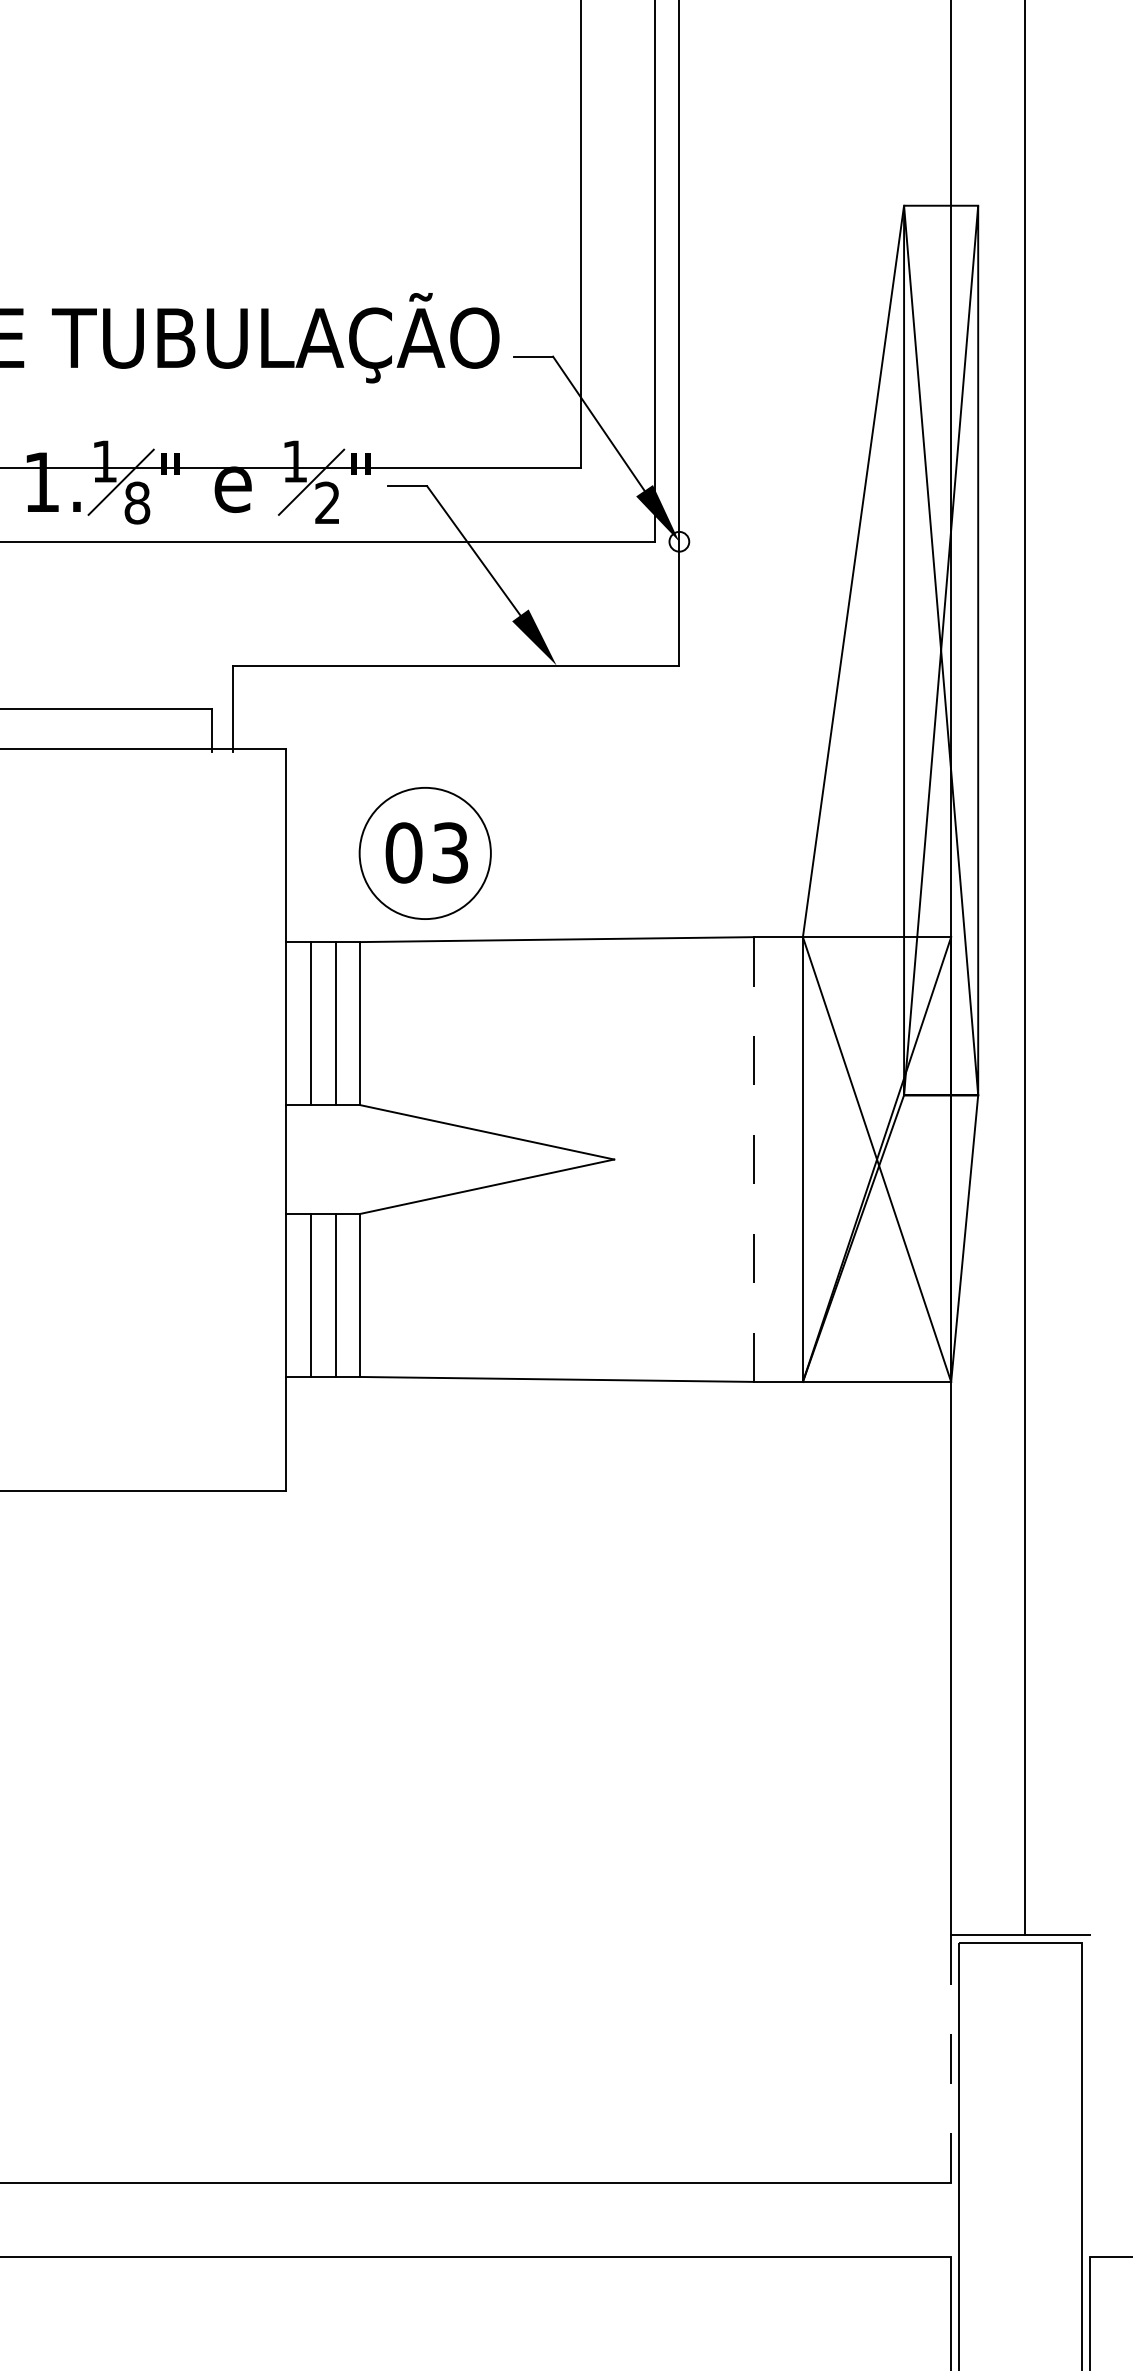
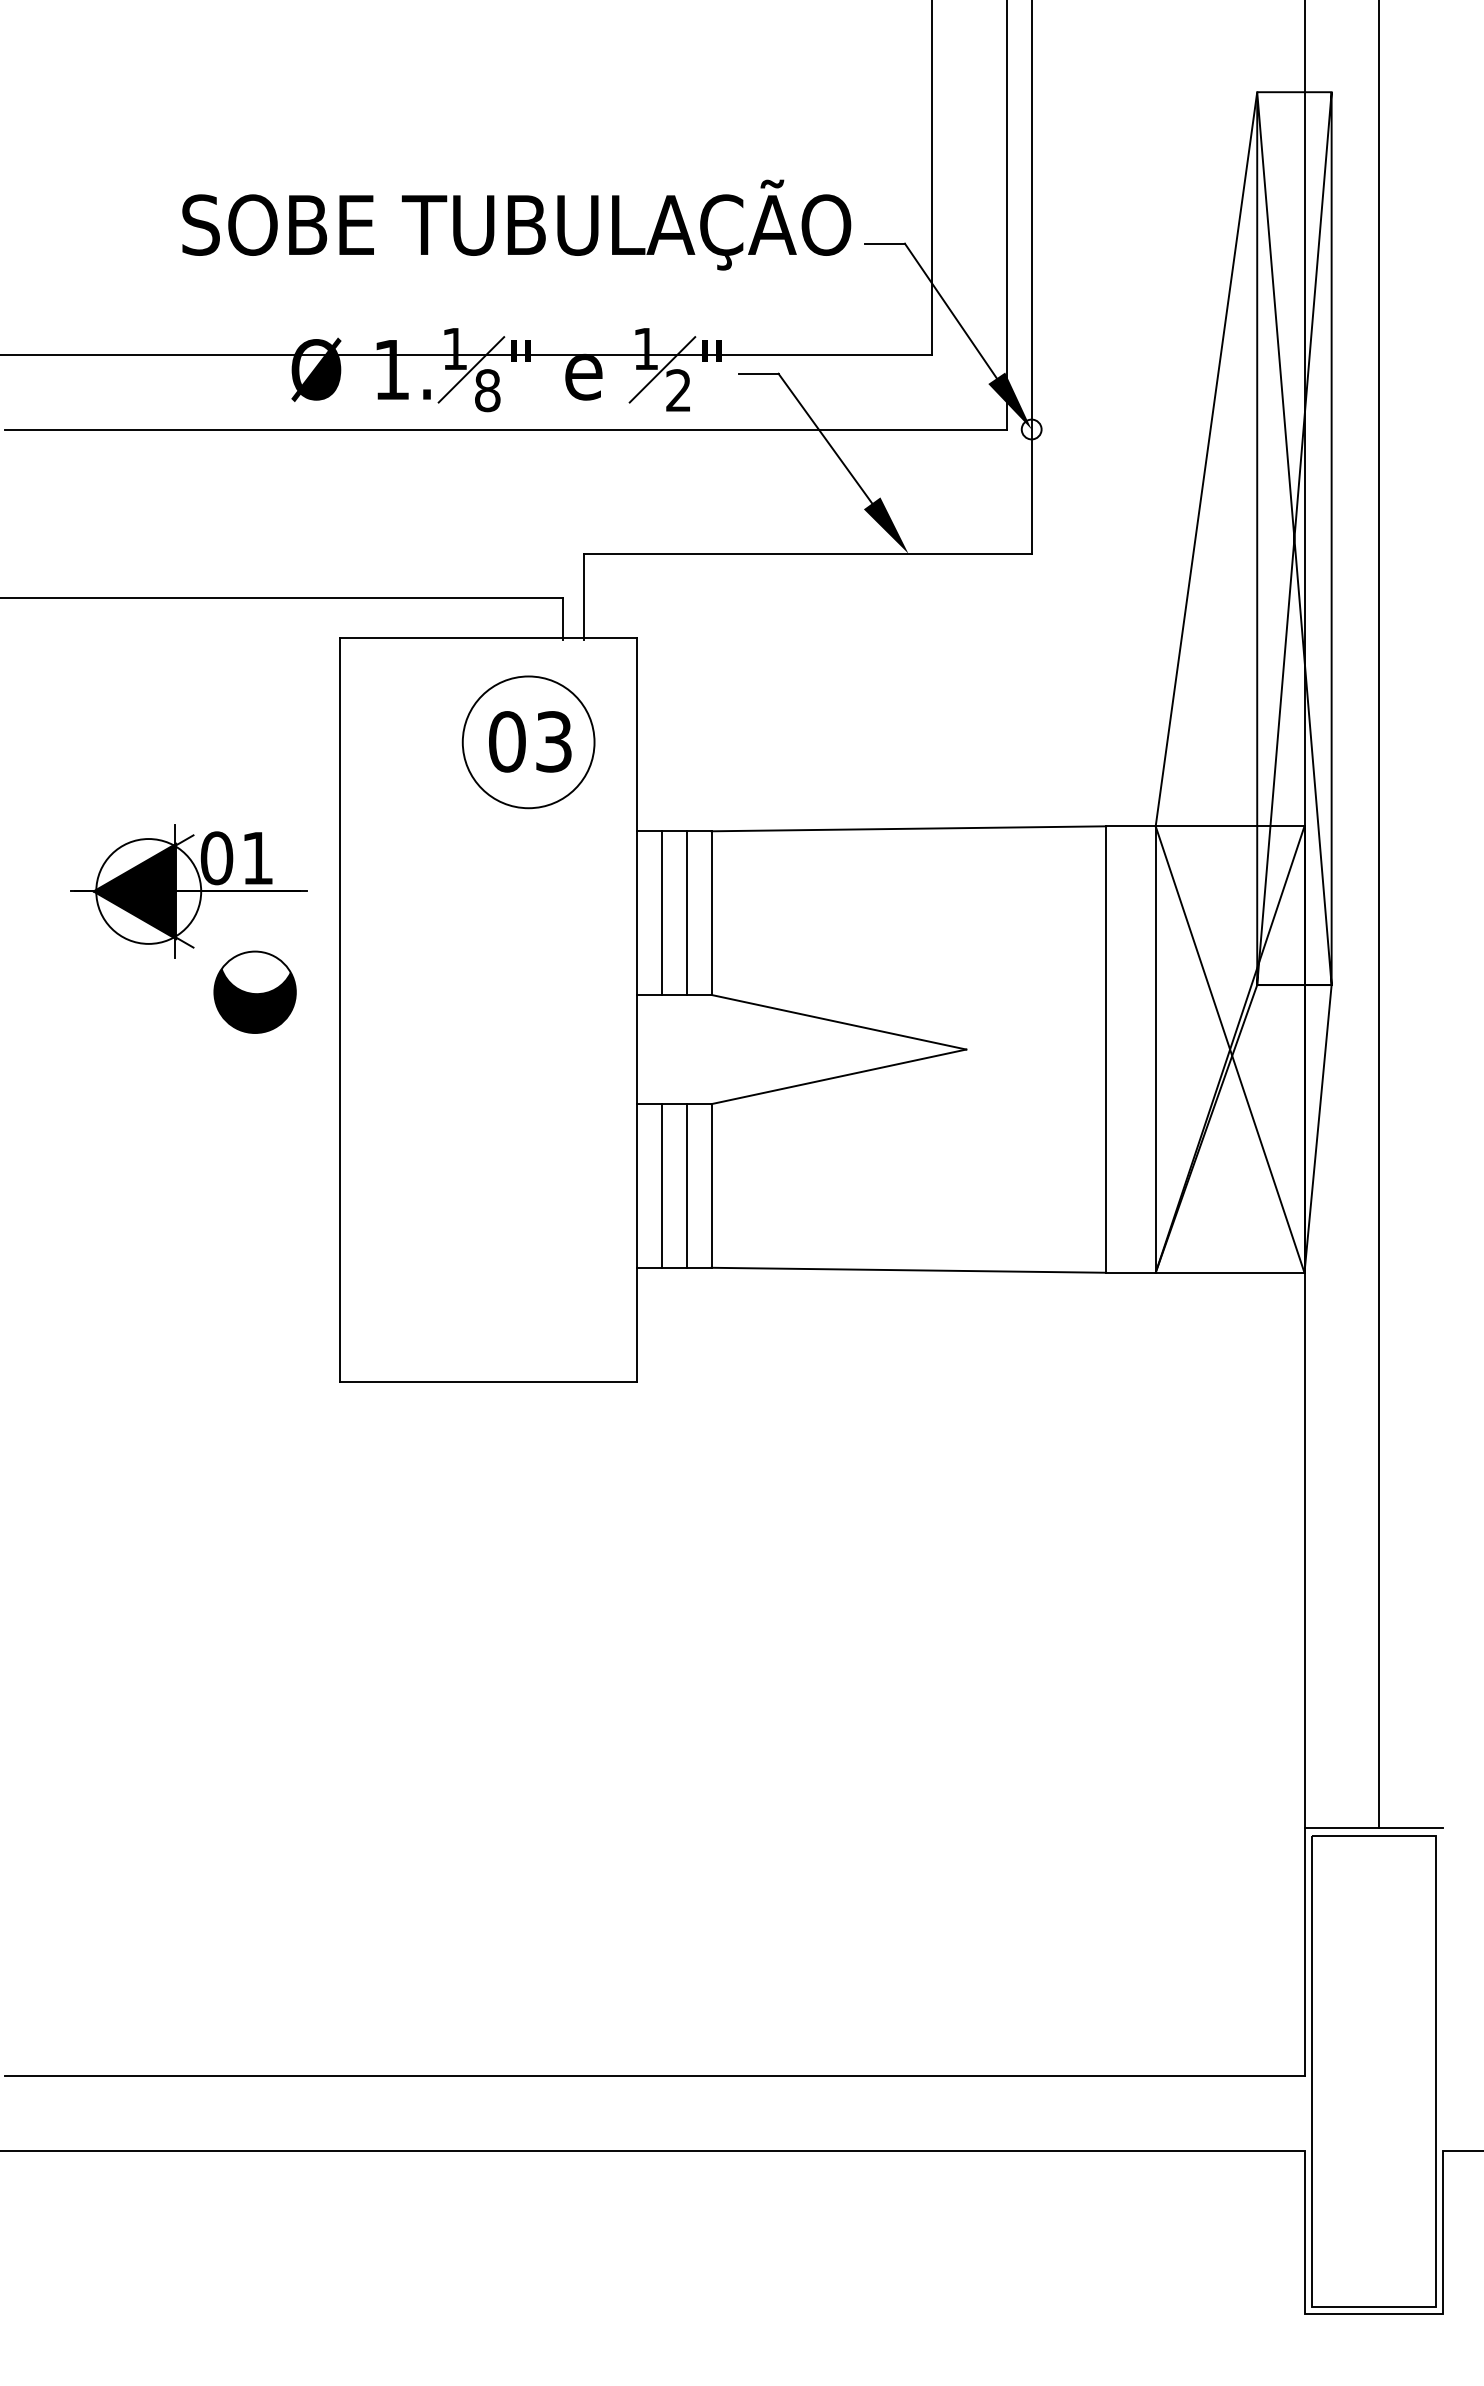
part: (425, 853) -> (528, 742), moved
line: (753, 1159) -> (1106, 1049), dashed -> solid
line: (951, 2059) -> (1304, 1952), dashed -> solid

